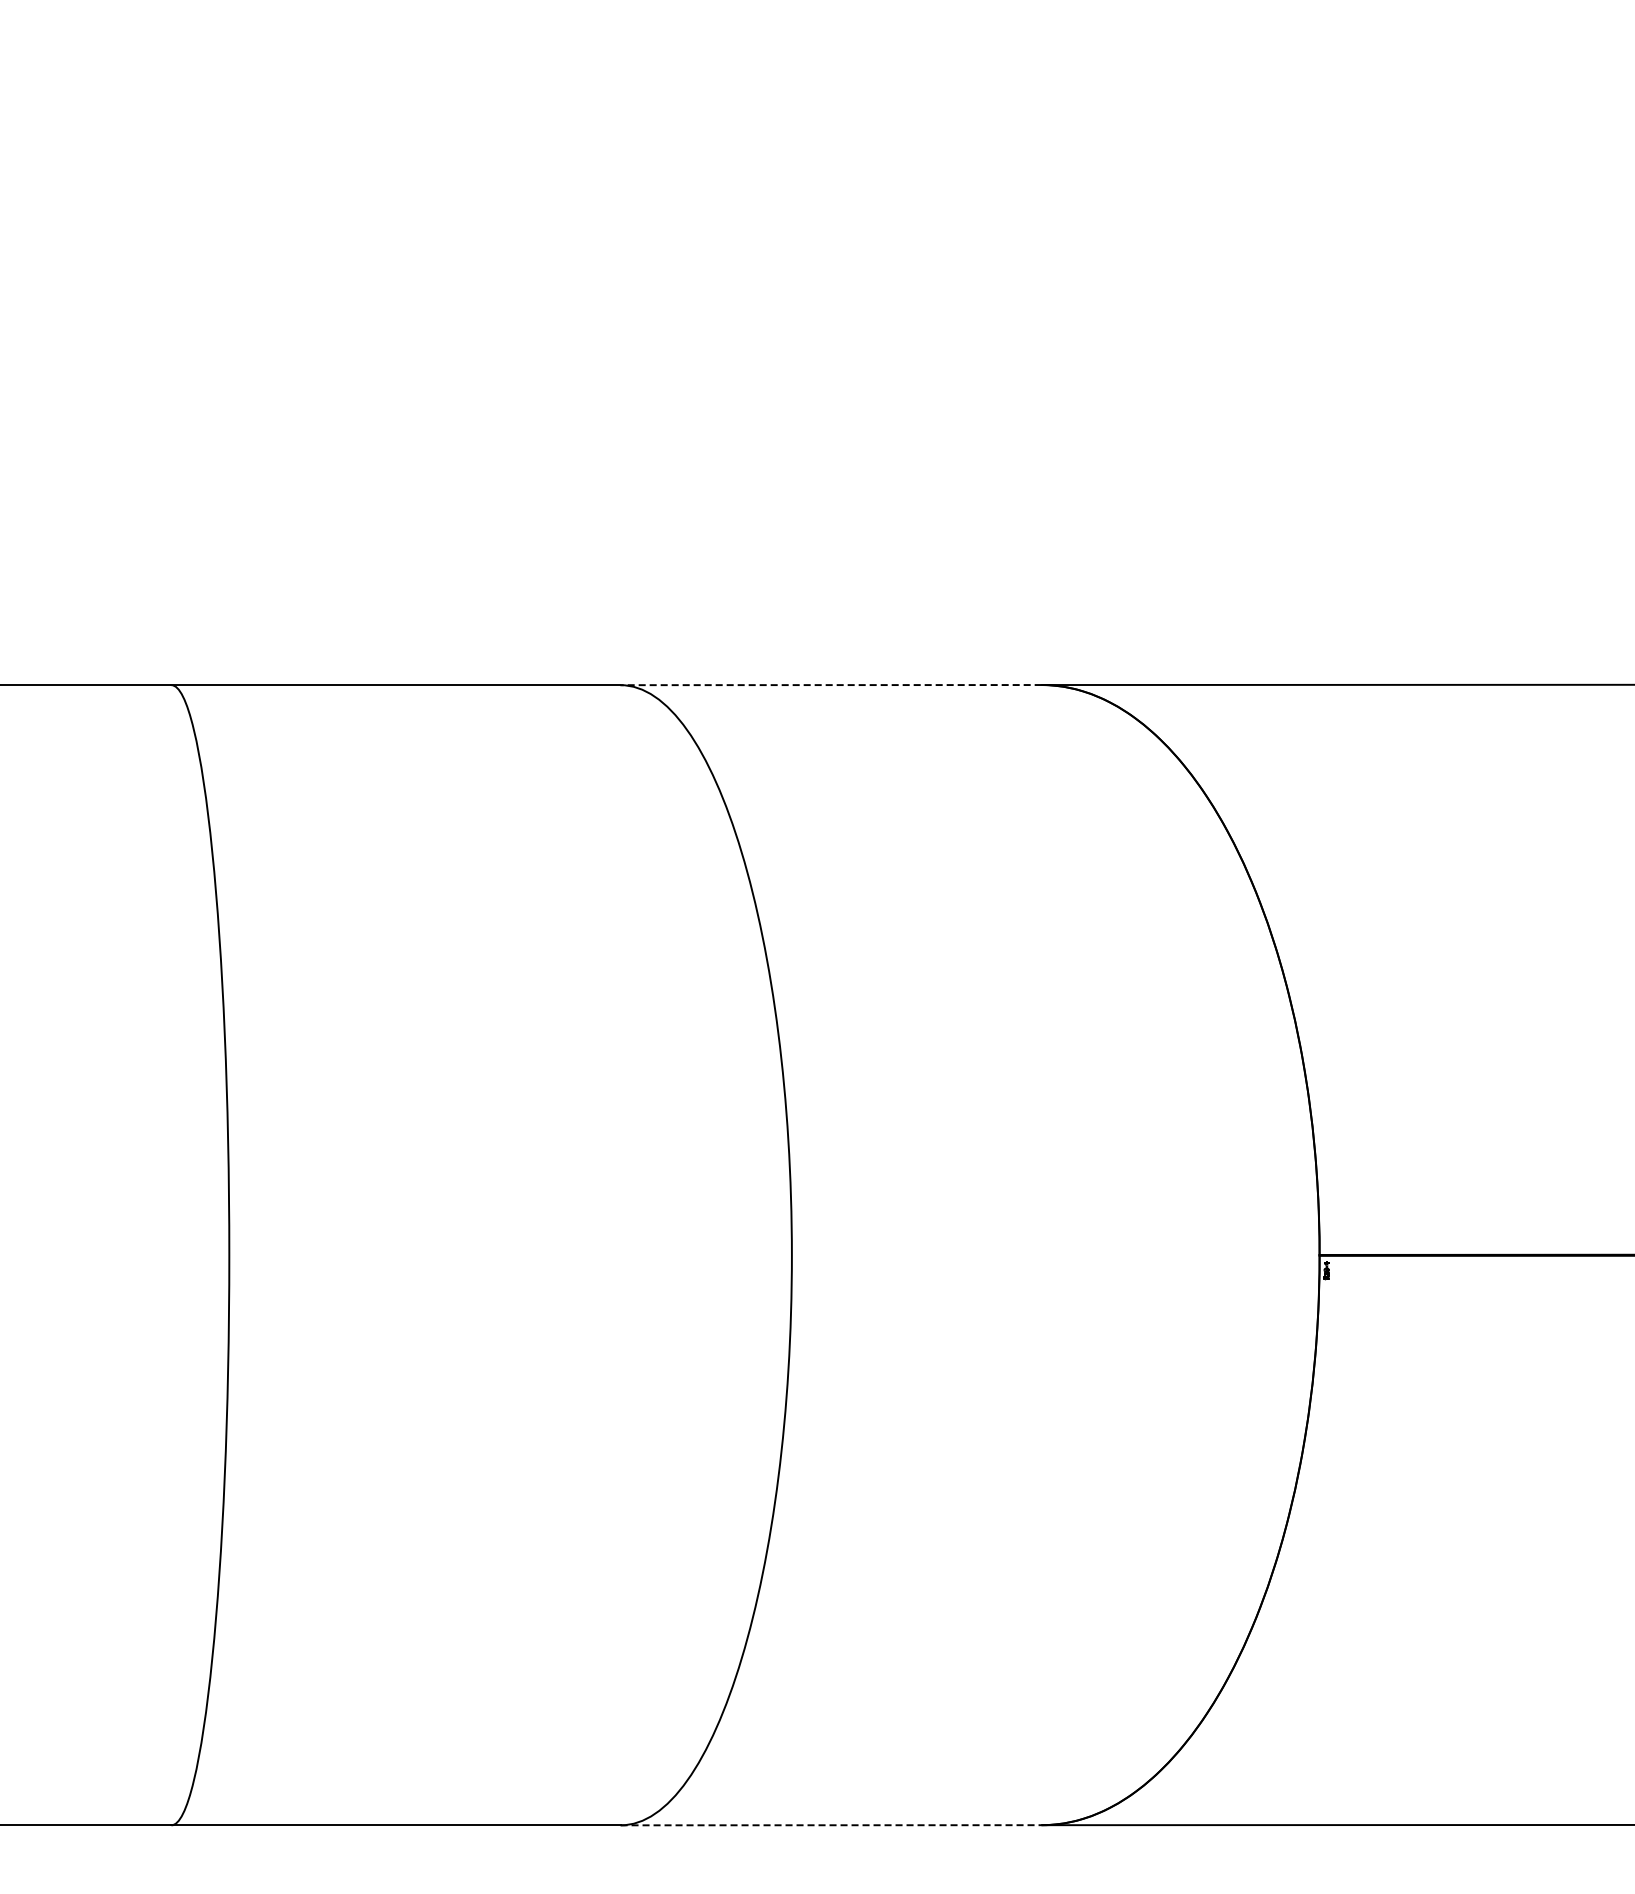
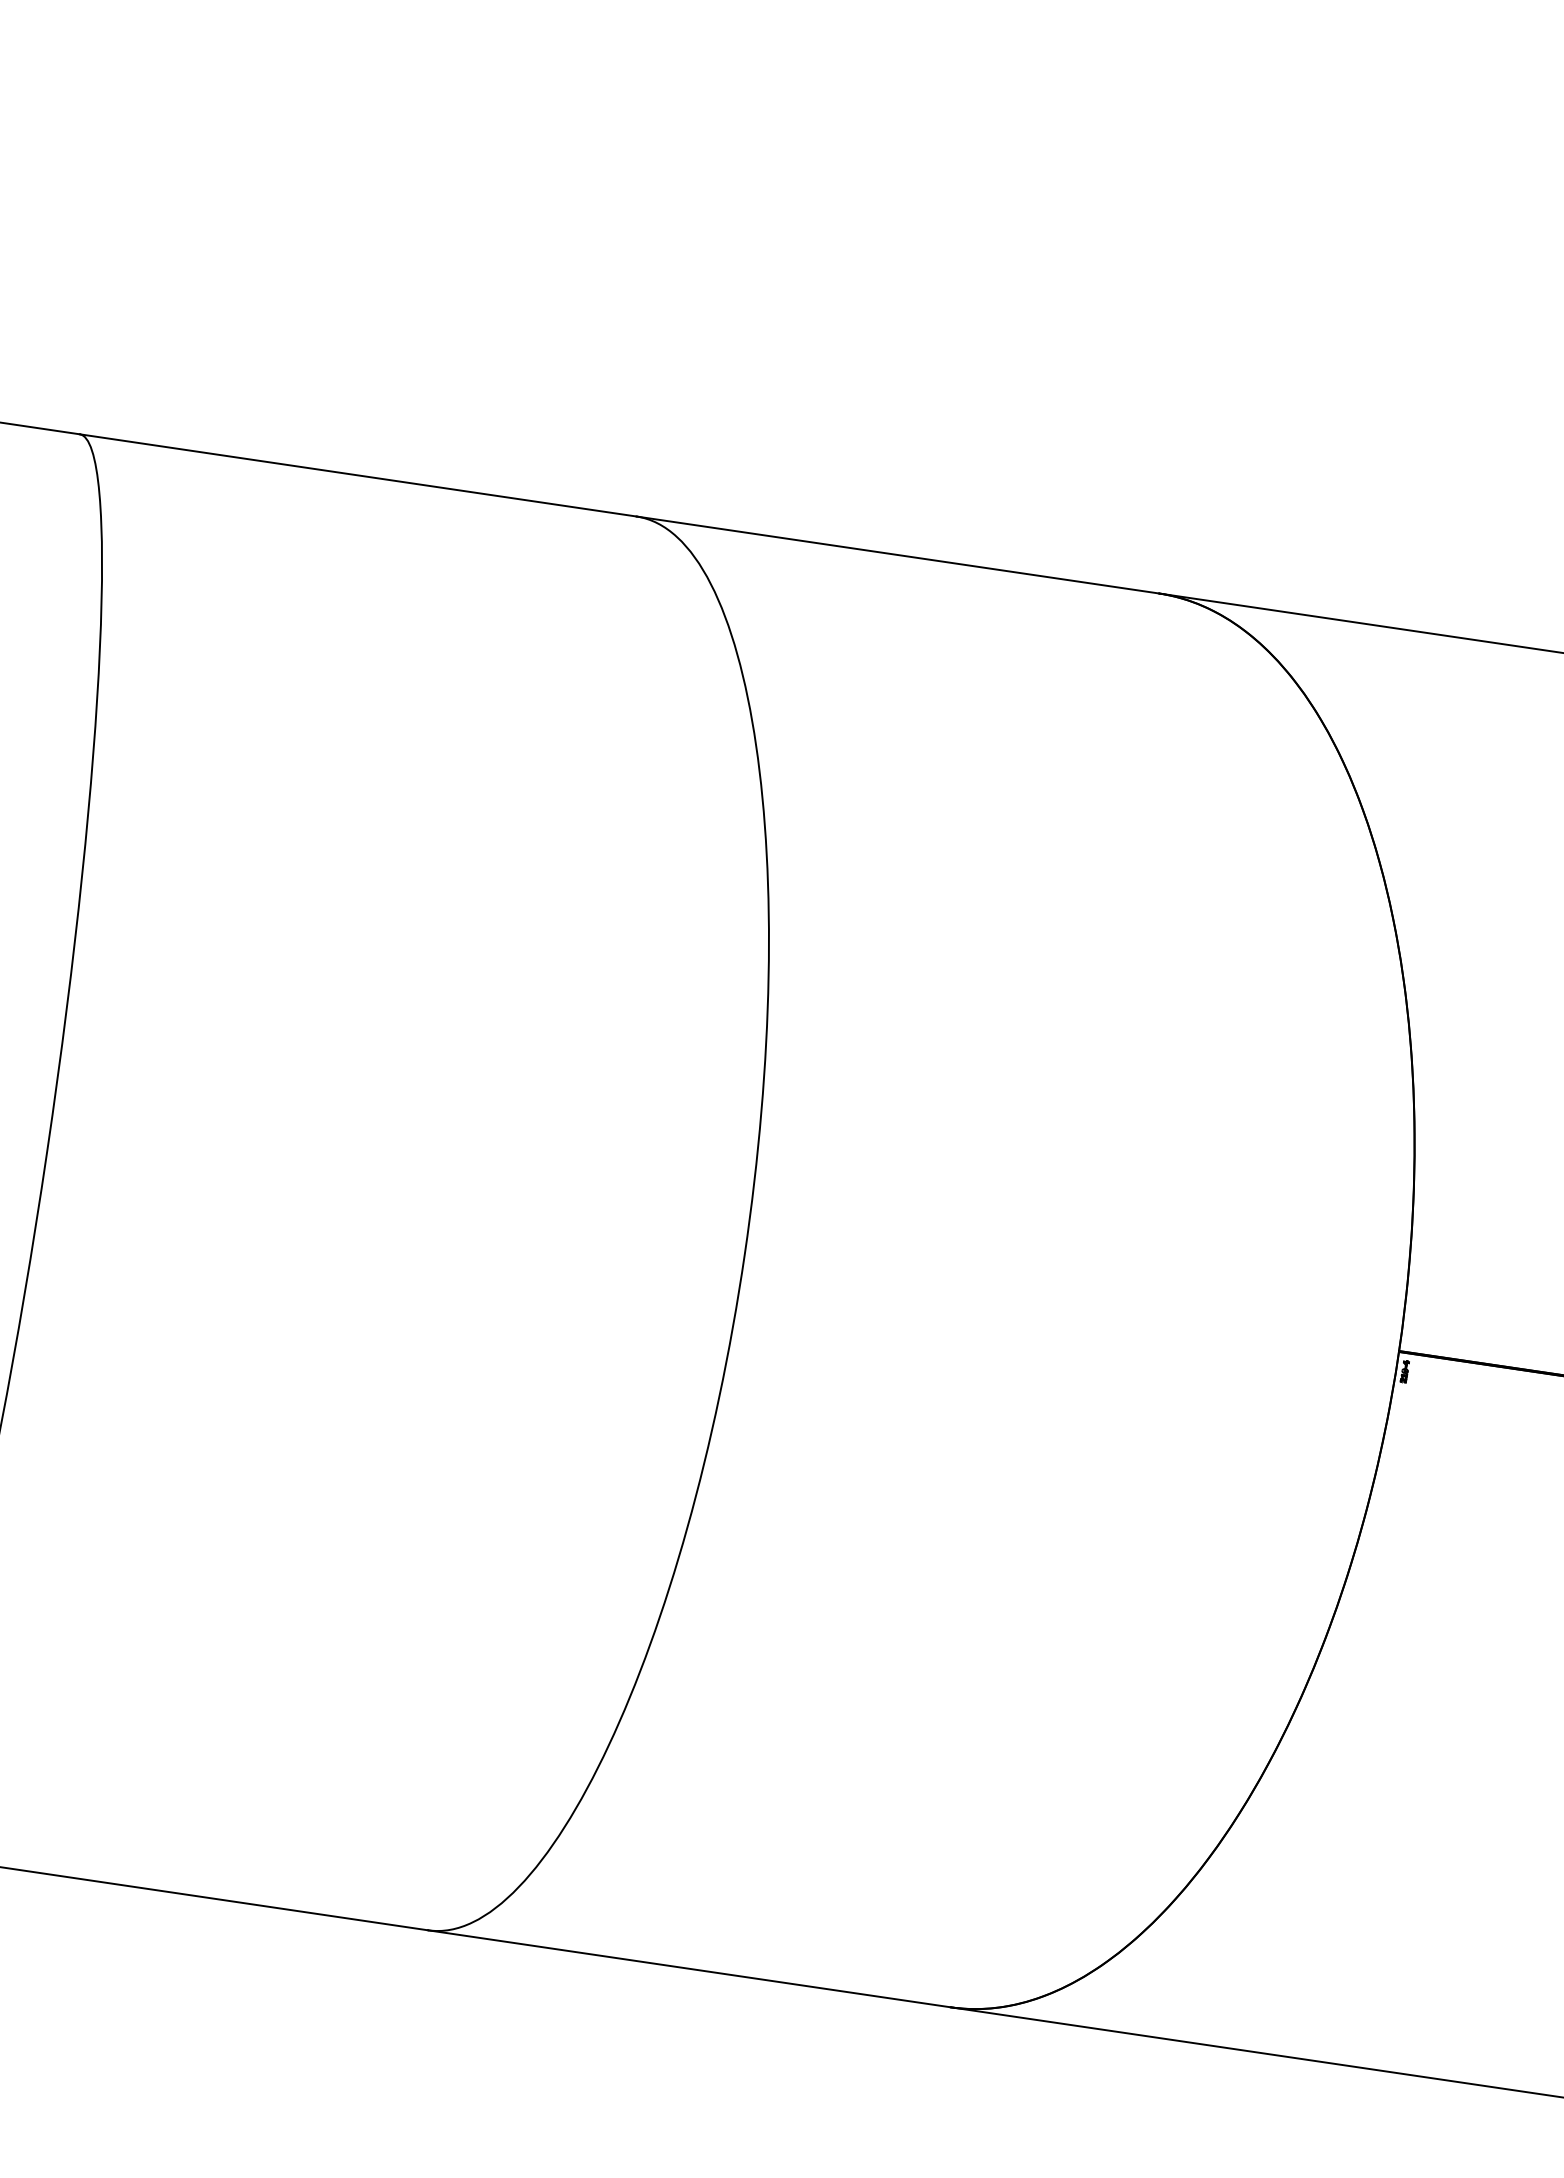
line: (831, 685) -> (898, 555), dashed -> solid
line: (831, 1825) -> (689, 1969), dashed -> solid

